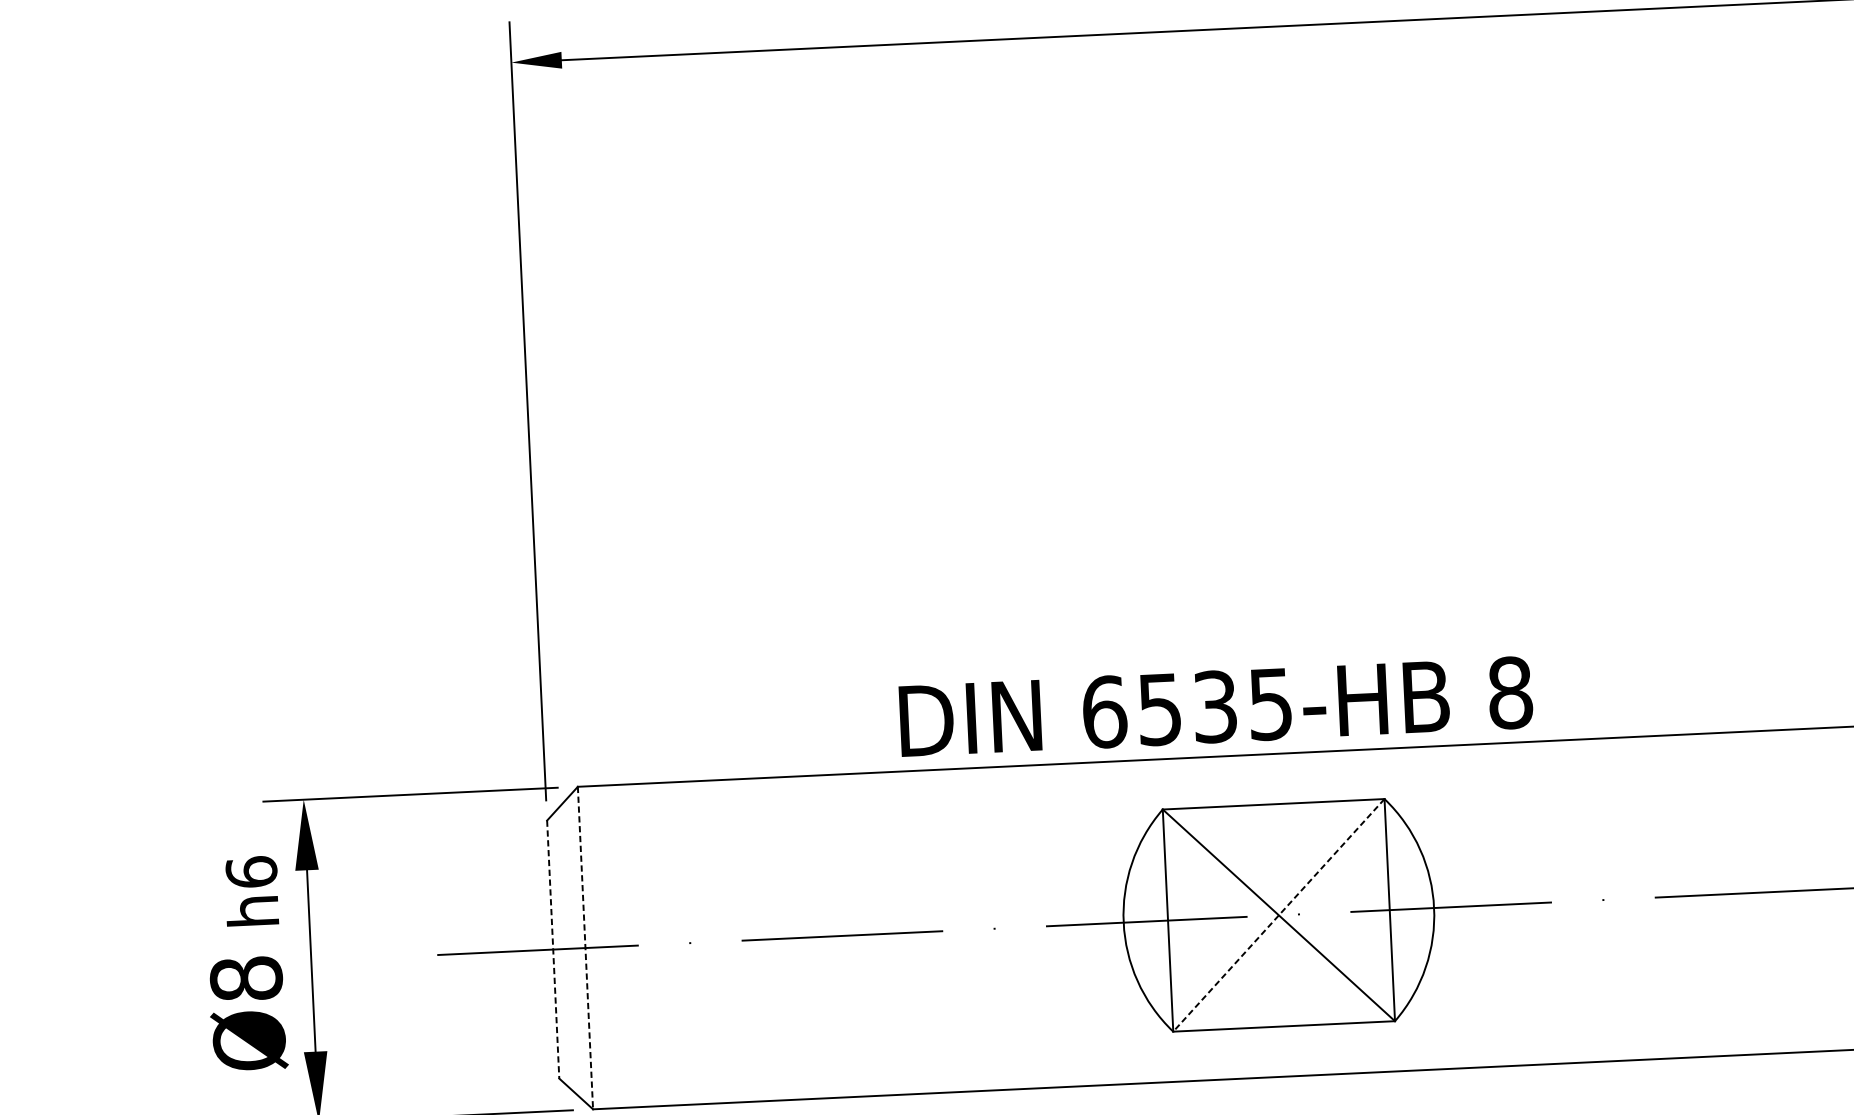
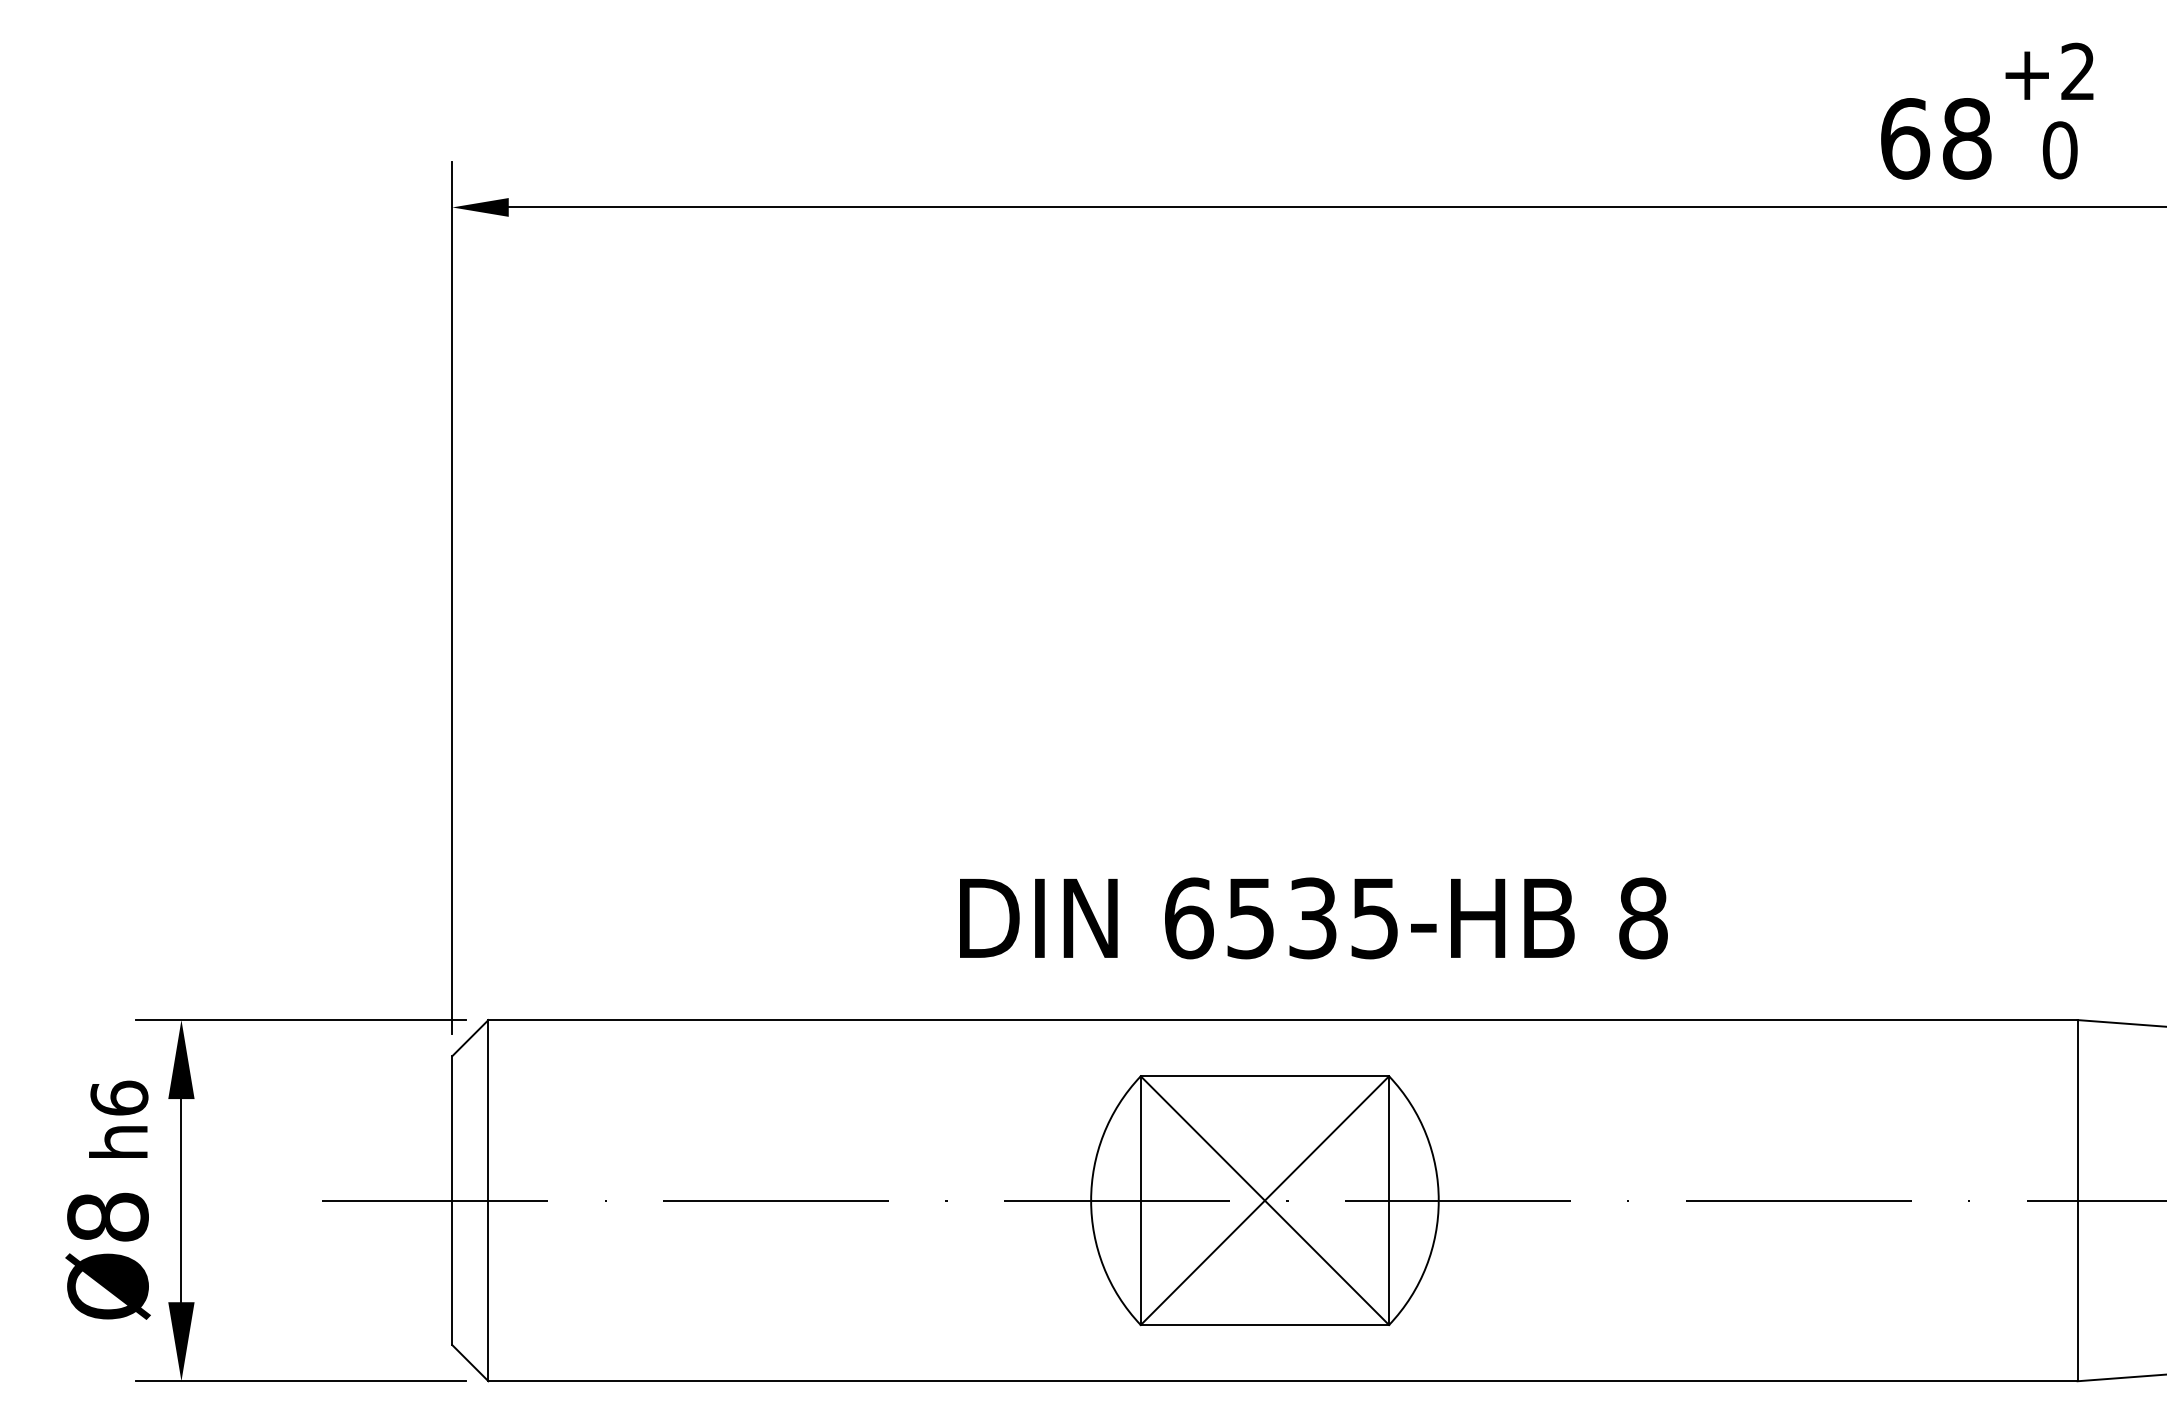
text: (1215, 706) -> (1313, 918), moved
line: (1278, 915) -> (1264, 1200), dashed -> solid
line: (585, 947) -> (488, 1200), dashed -> solid
line: (553, 950) -> (452, 1201), dashed -> solid

